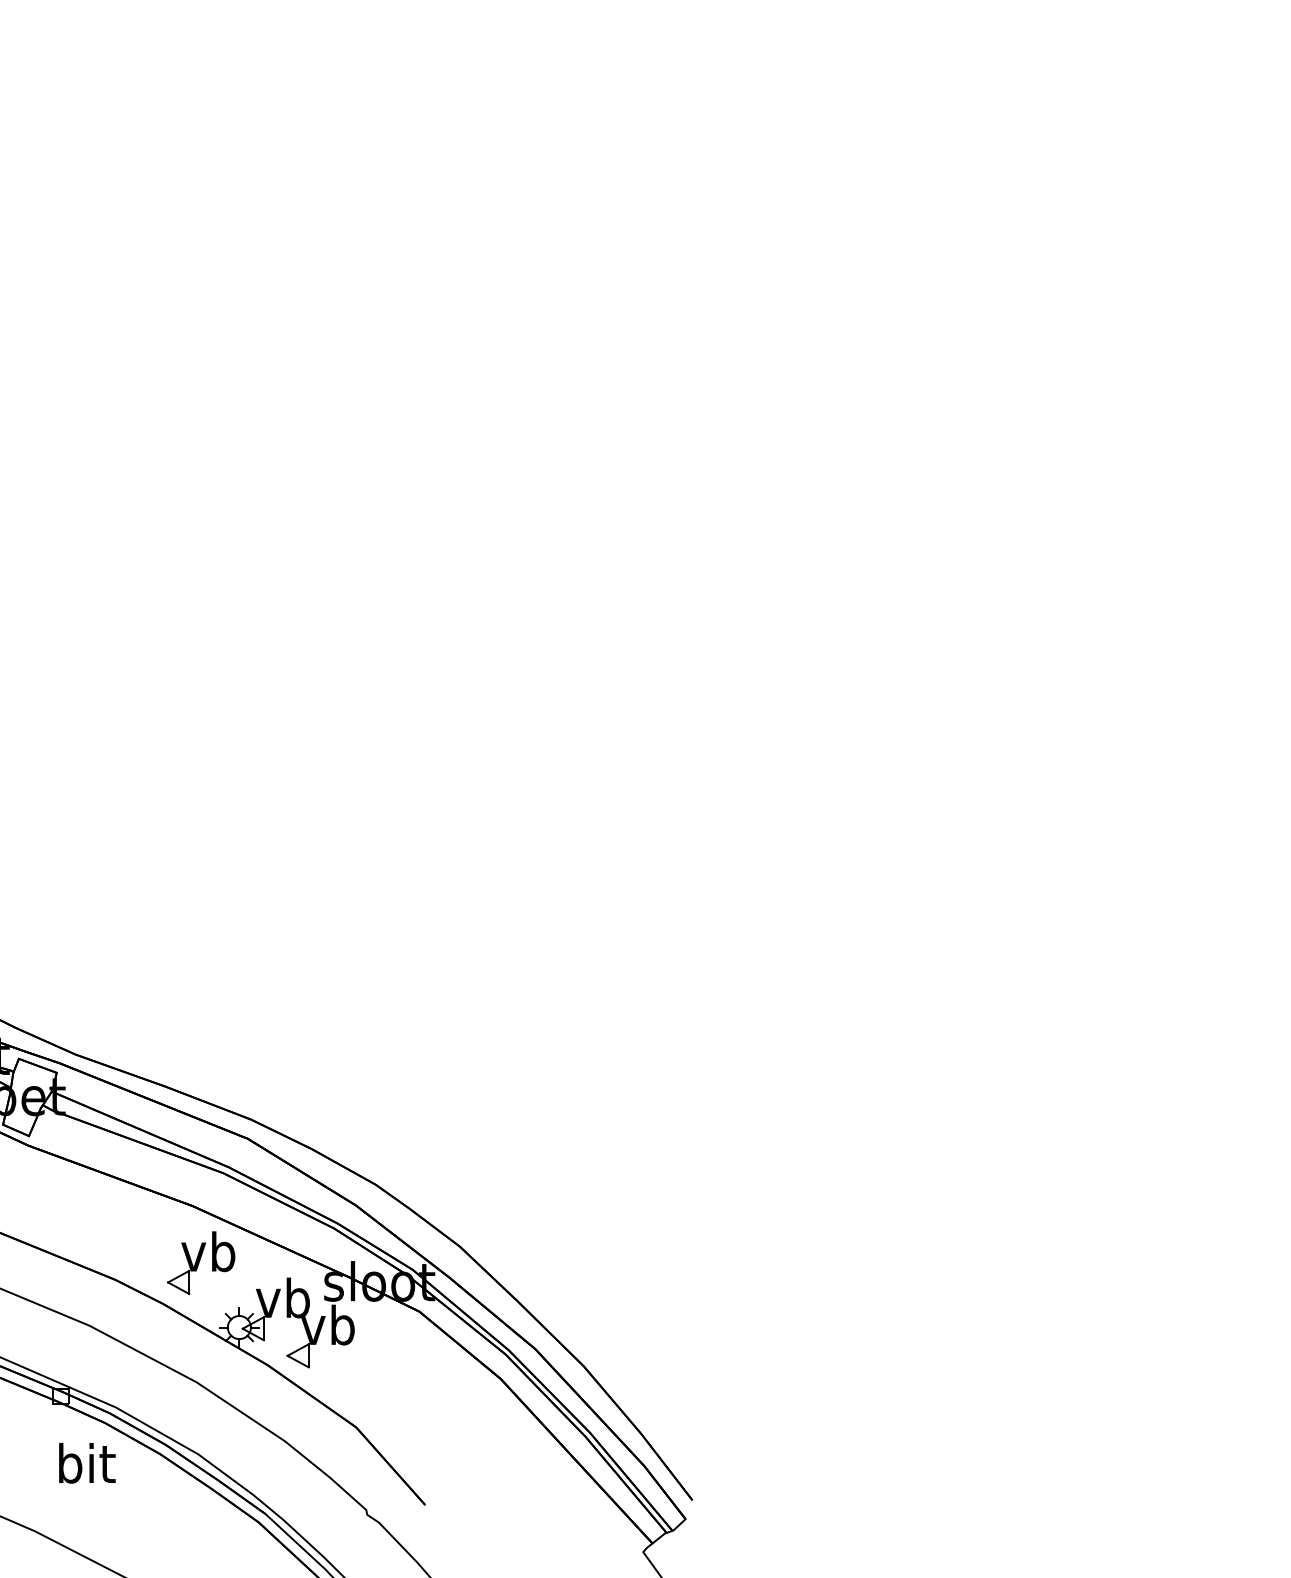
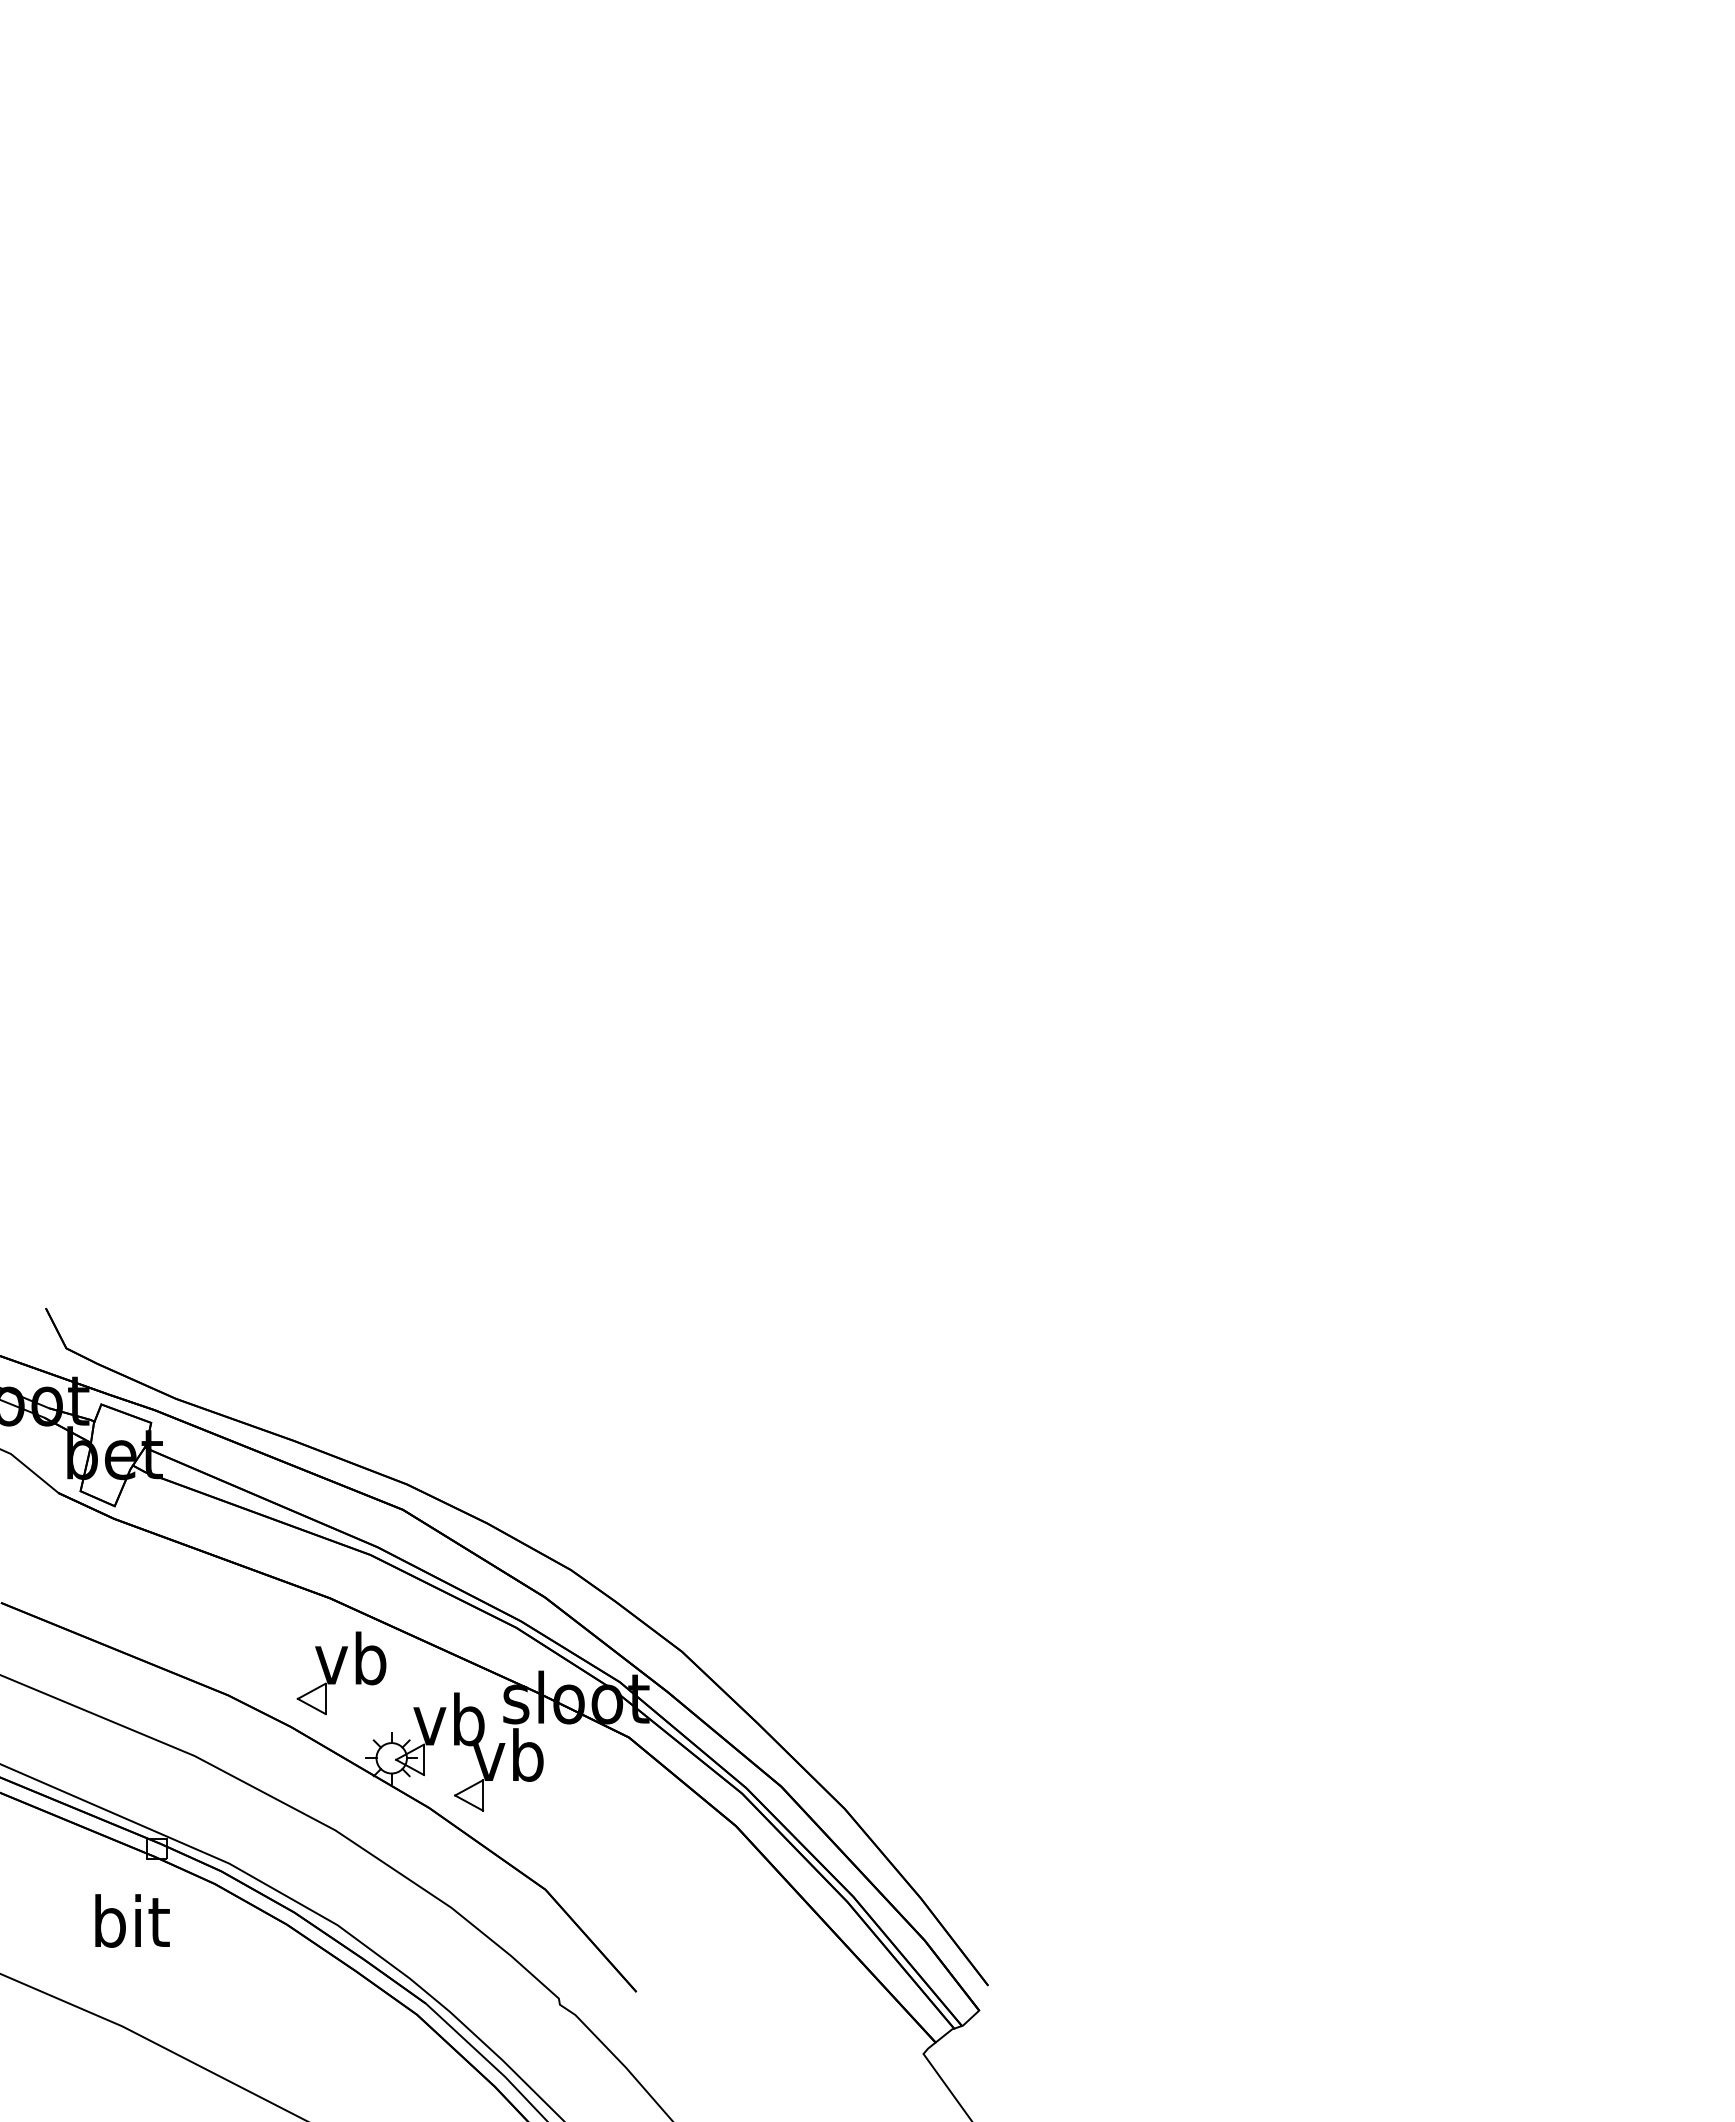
text: (87, 1462) -> (132, 1920), moved

